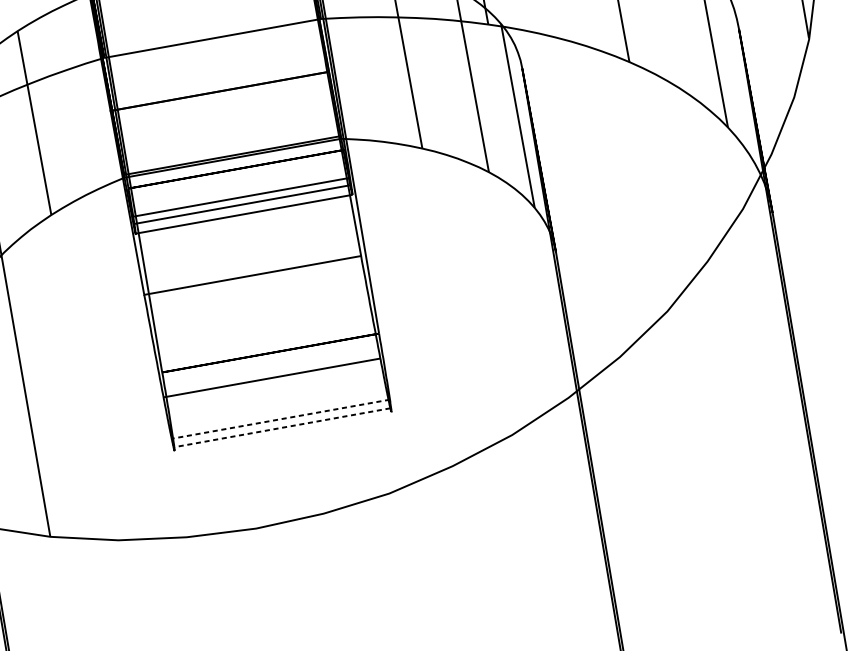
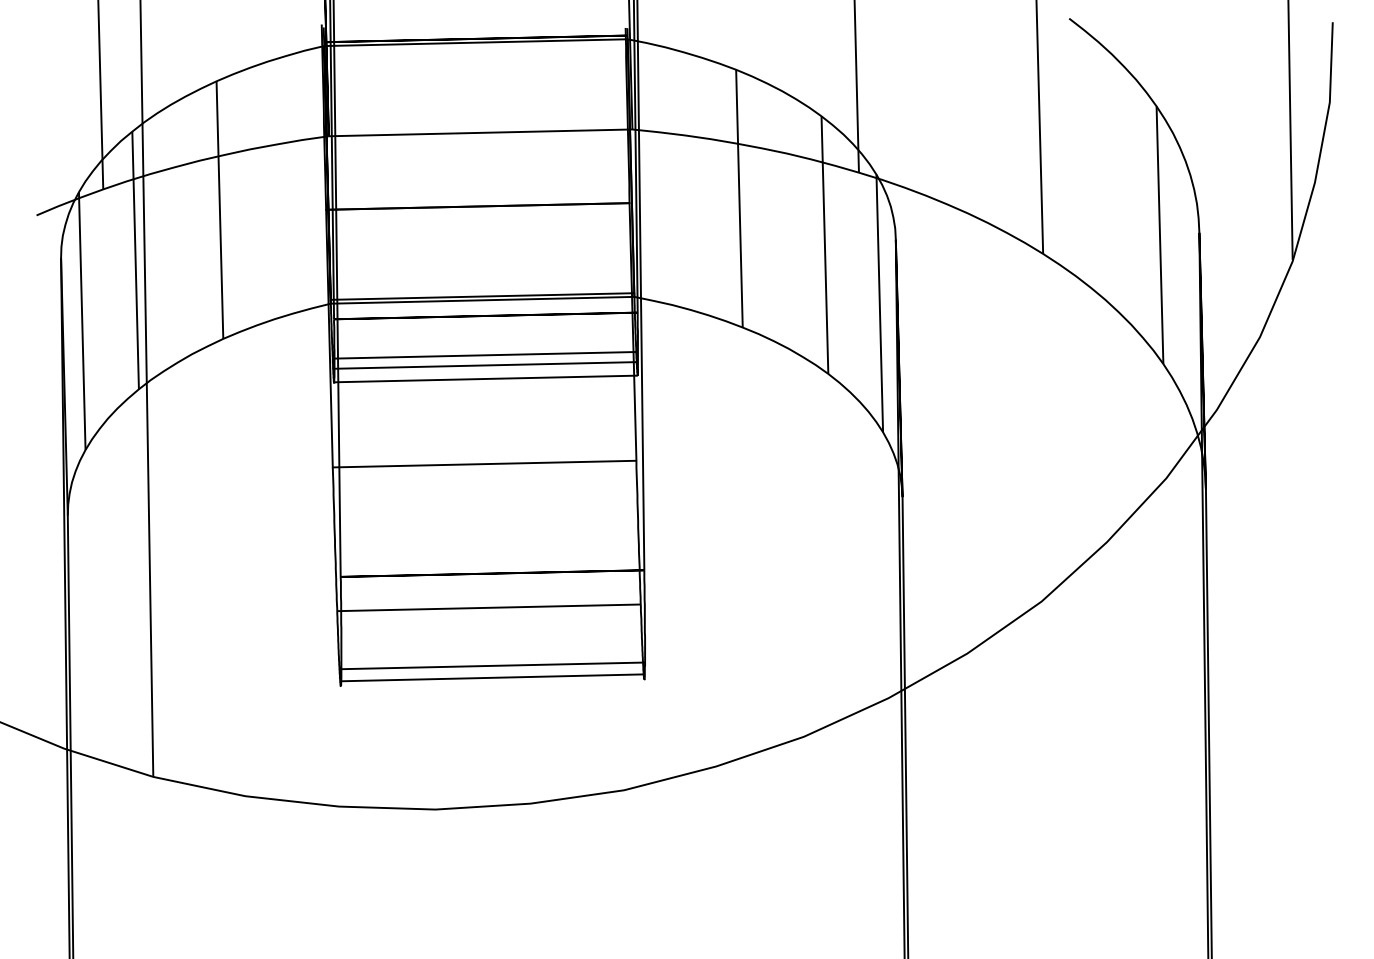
line: (281, 418) -> (493, 665), dashed -> solid
line: (282, 427) -> (492, 677), dashed -> solid

